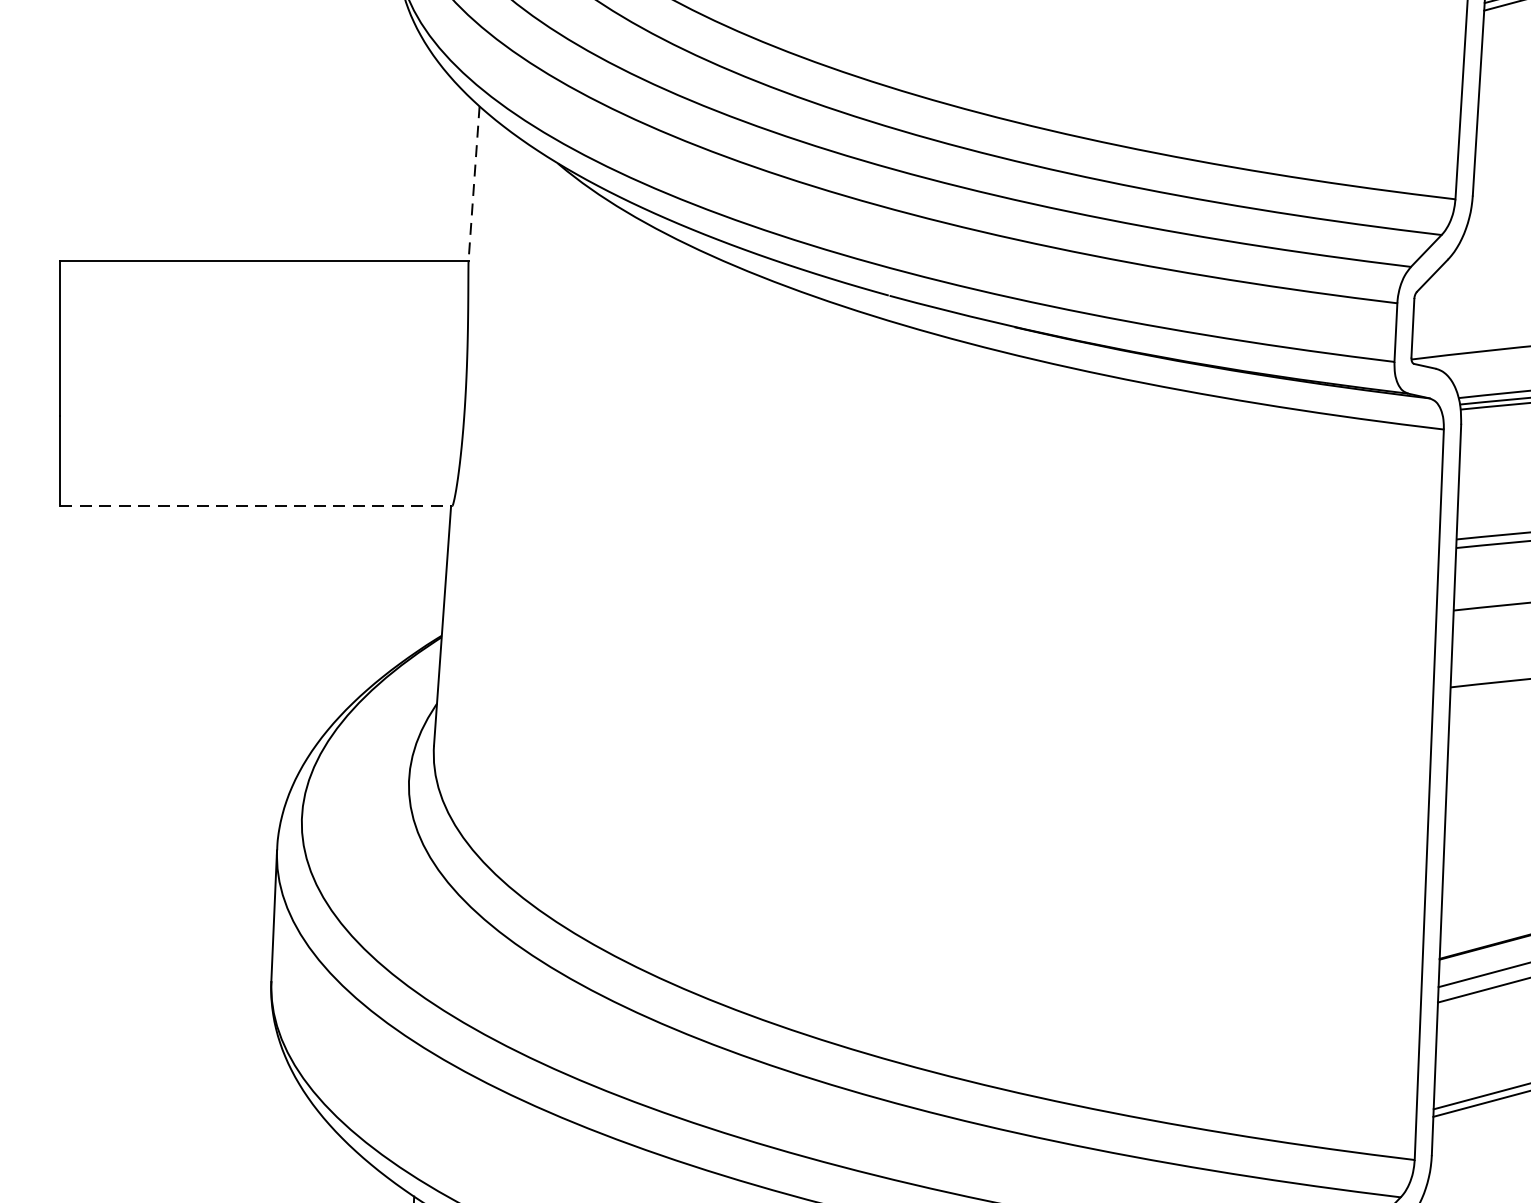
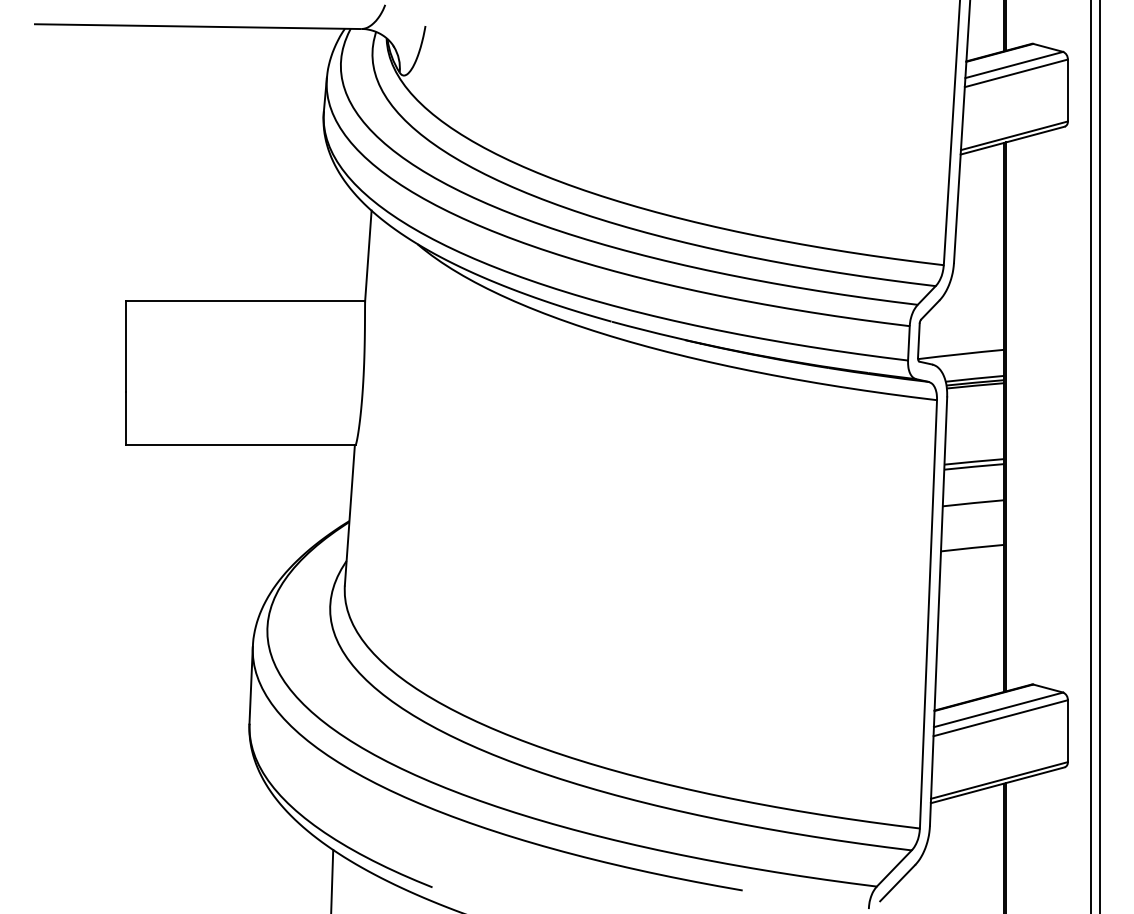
line: (474, 184) -> (368, 256), dashed -> solid
line: (256, 506) -> (240, 445), dashed -> solid

